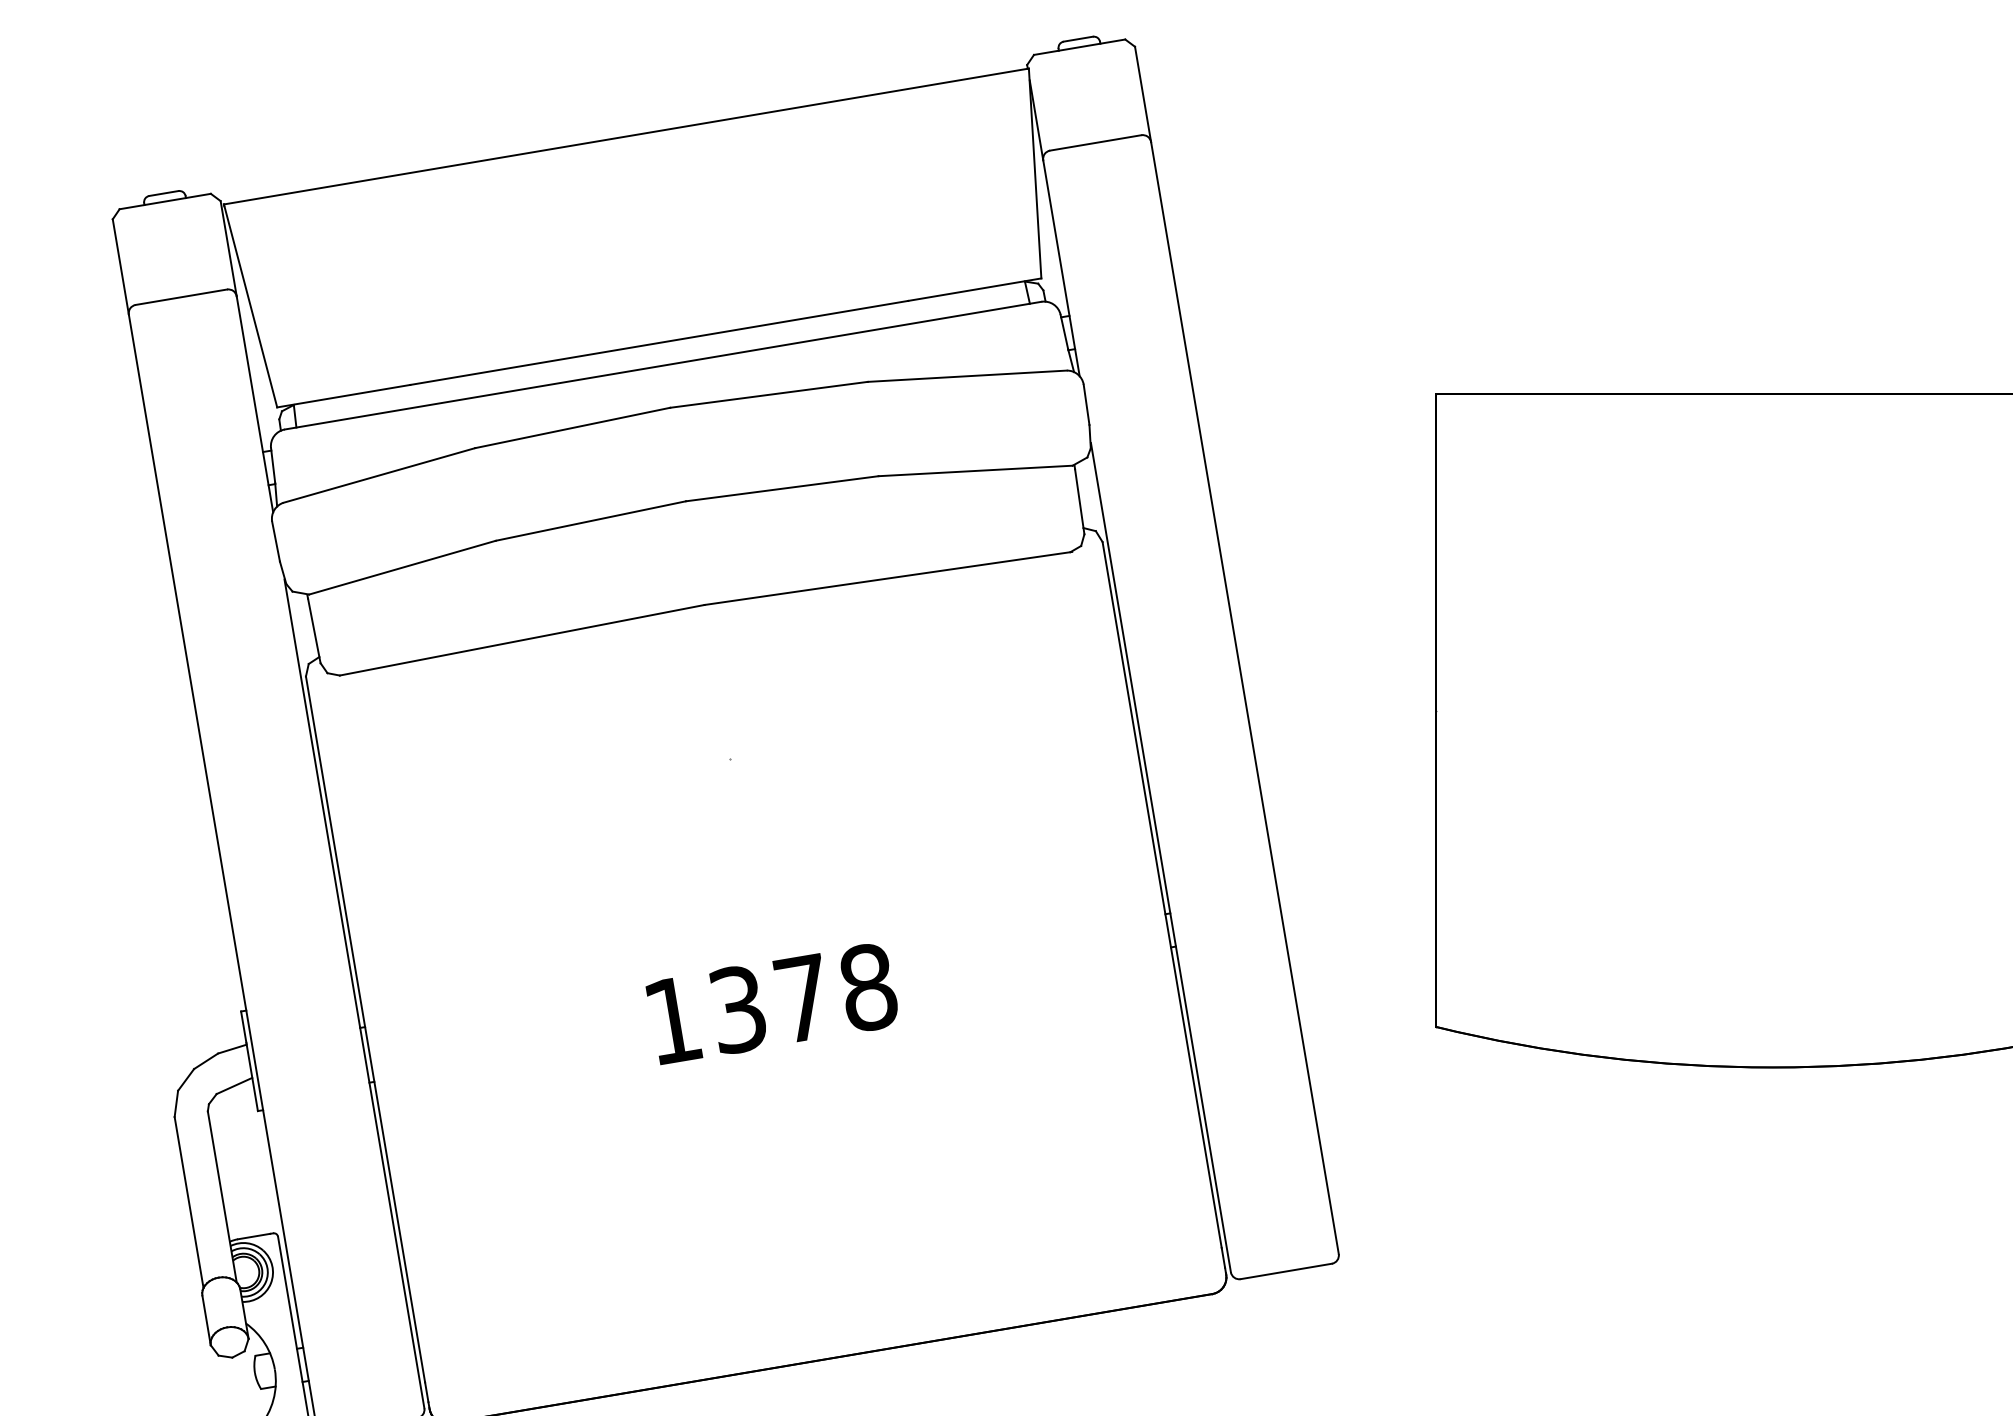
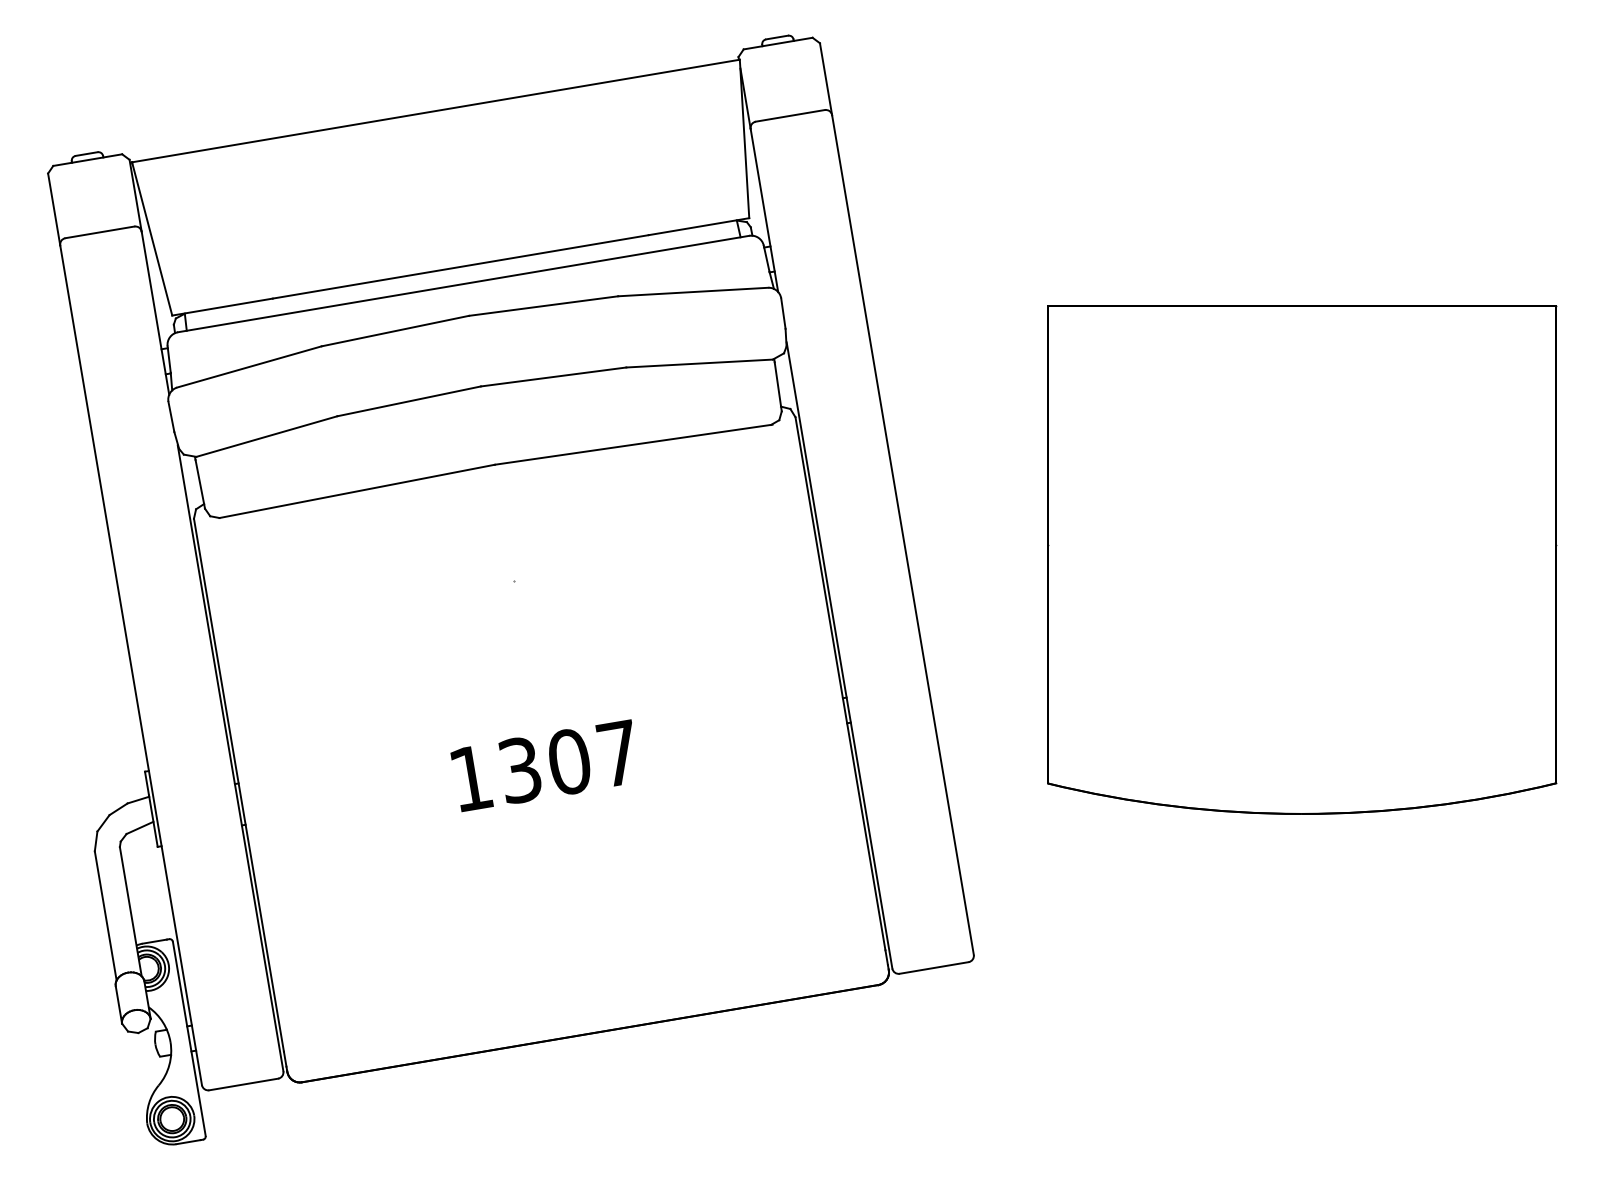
text: (835, 991) -> (593, 756), 1378 -> 1307

